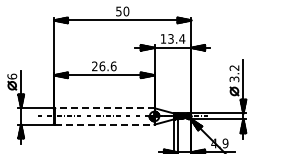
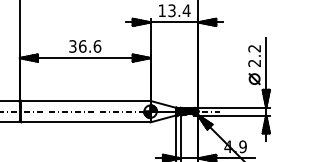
text: (94, 66) -> (72, 46), 26.6 -> 36.6
text: (234, 79) -> (254, 63), 3.2 -> 2.2
line: (104, 108) -> (85, 101), dashed -> solid
line: (104, 124) -> (85, 122), dashed -> solid

